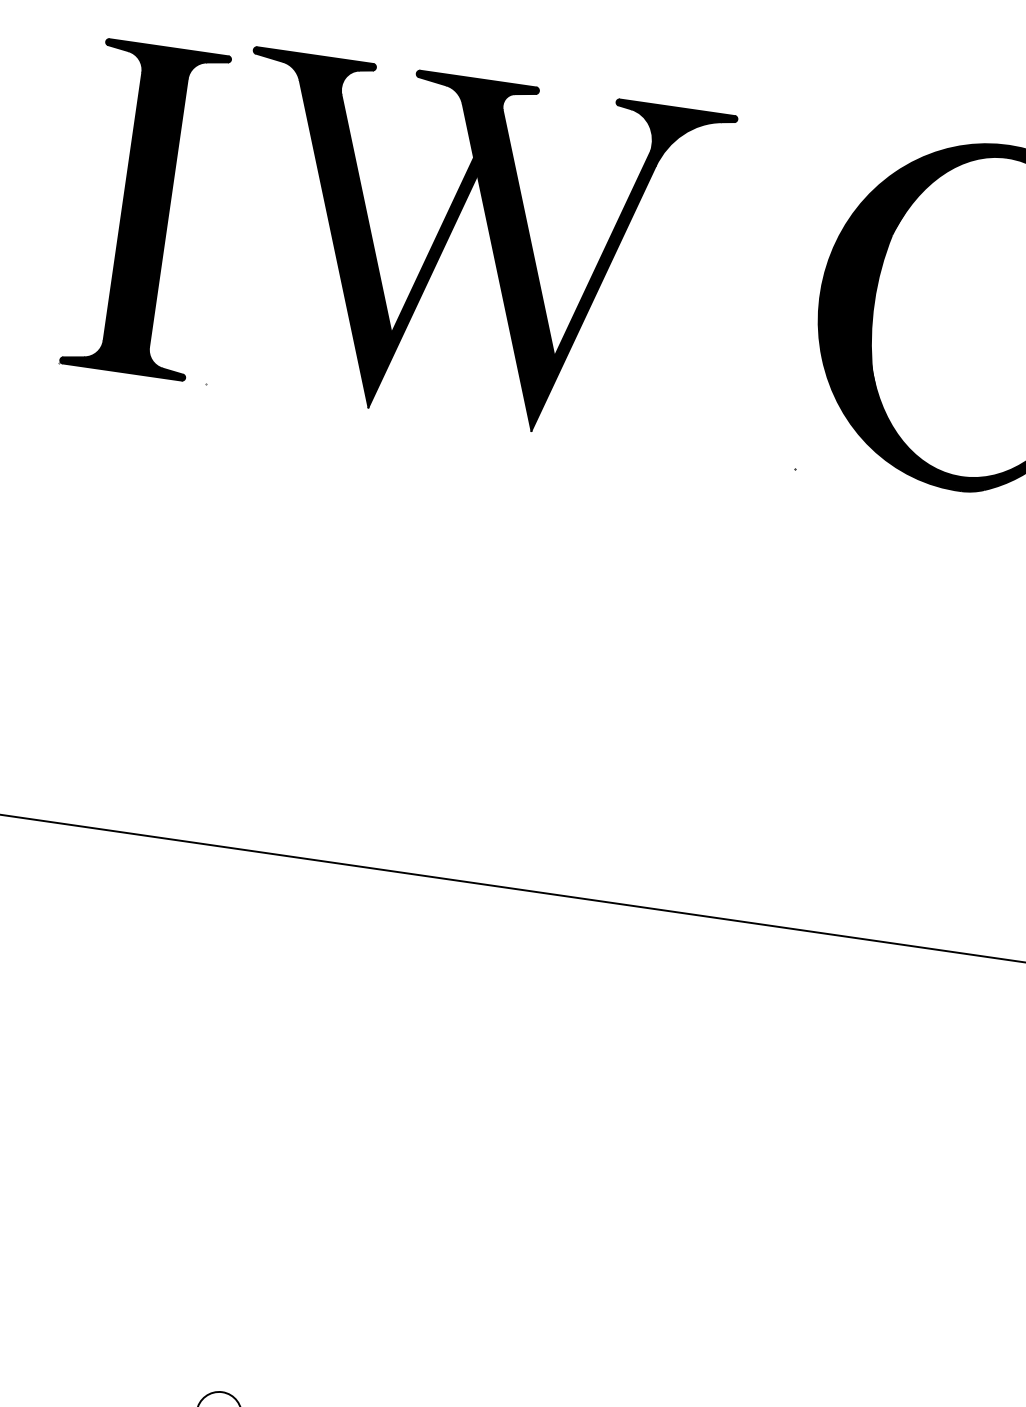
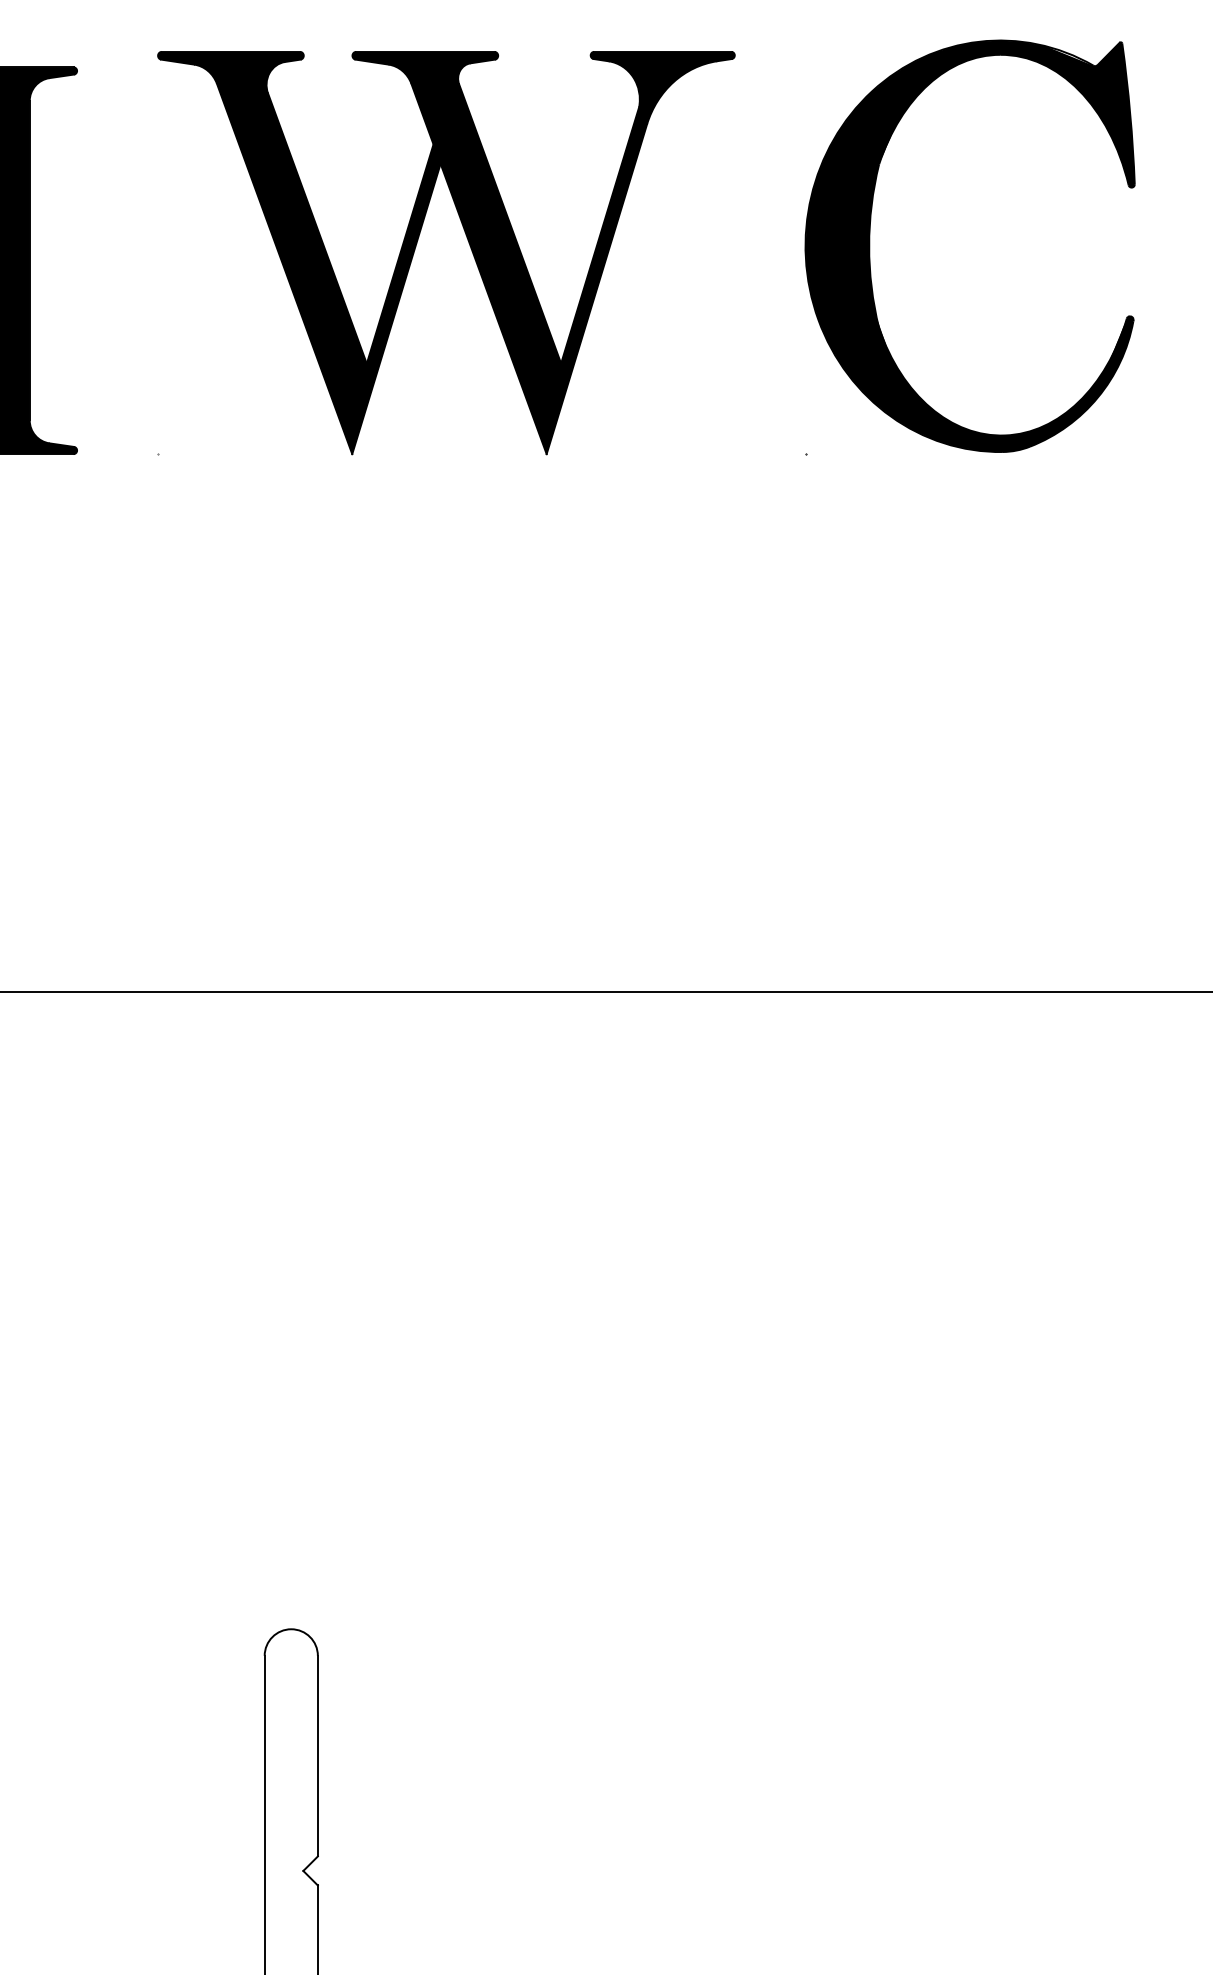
part: (491, 247) -> (469, 246), moved

